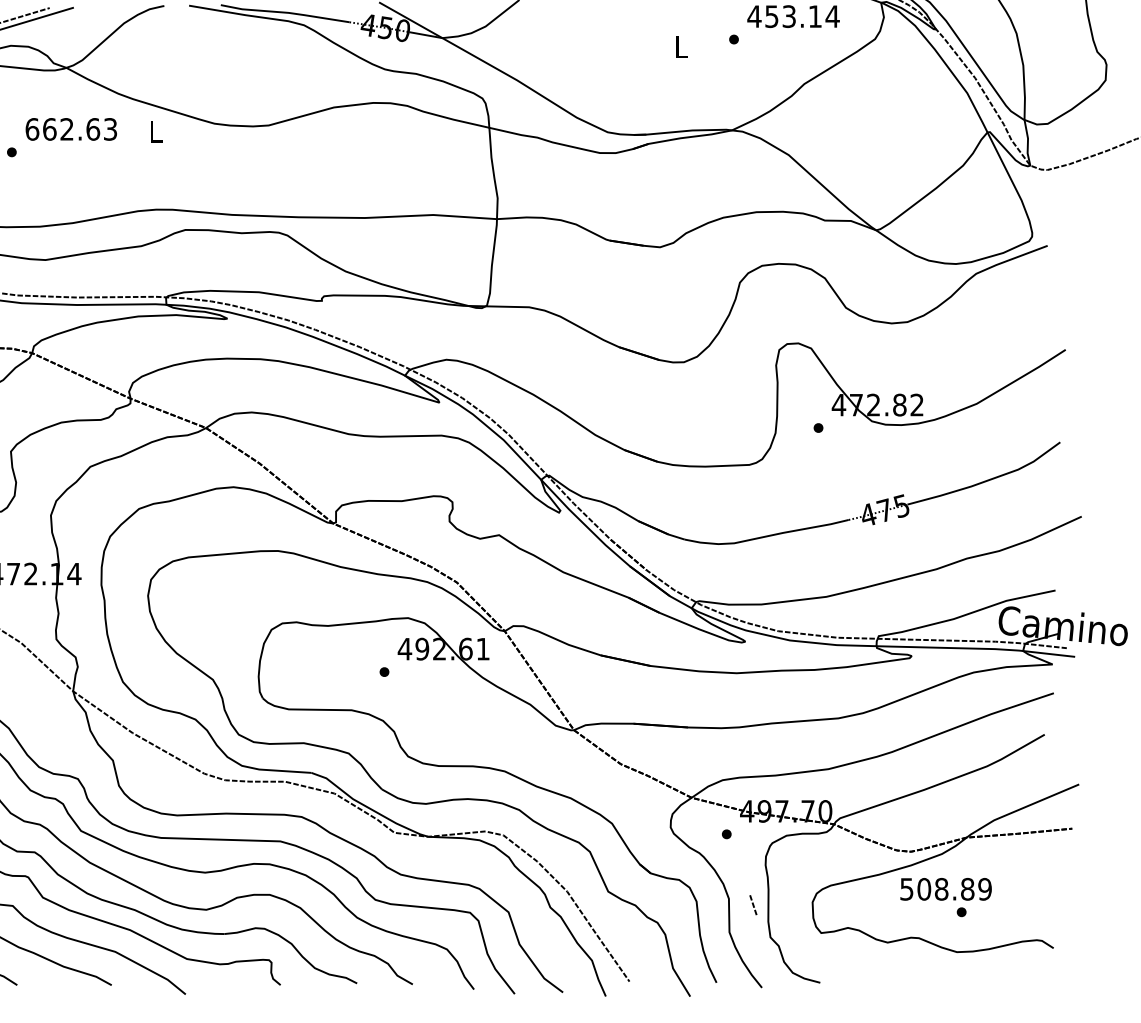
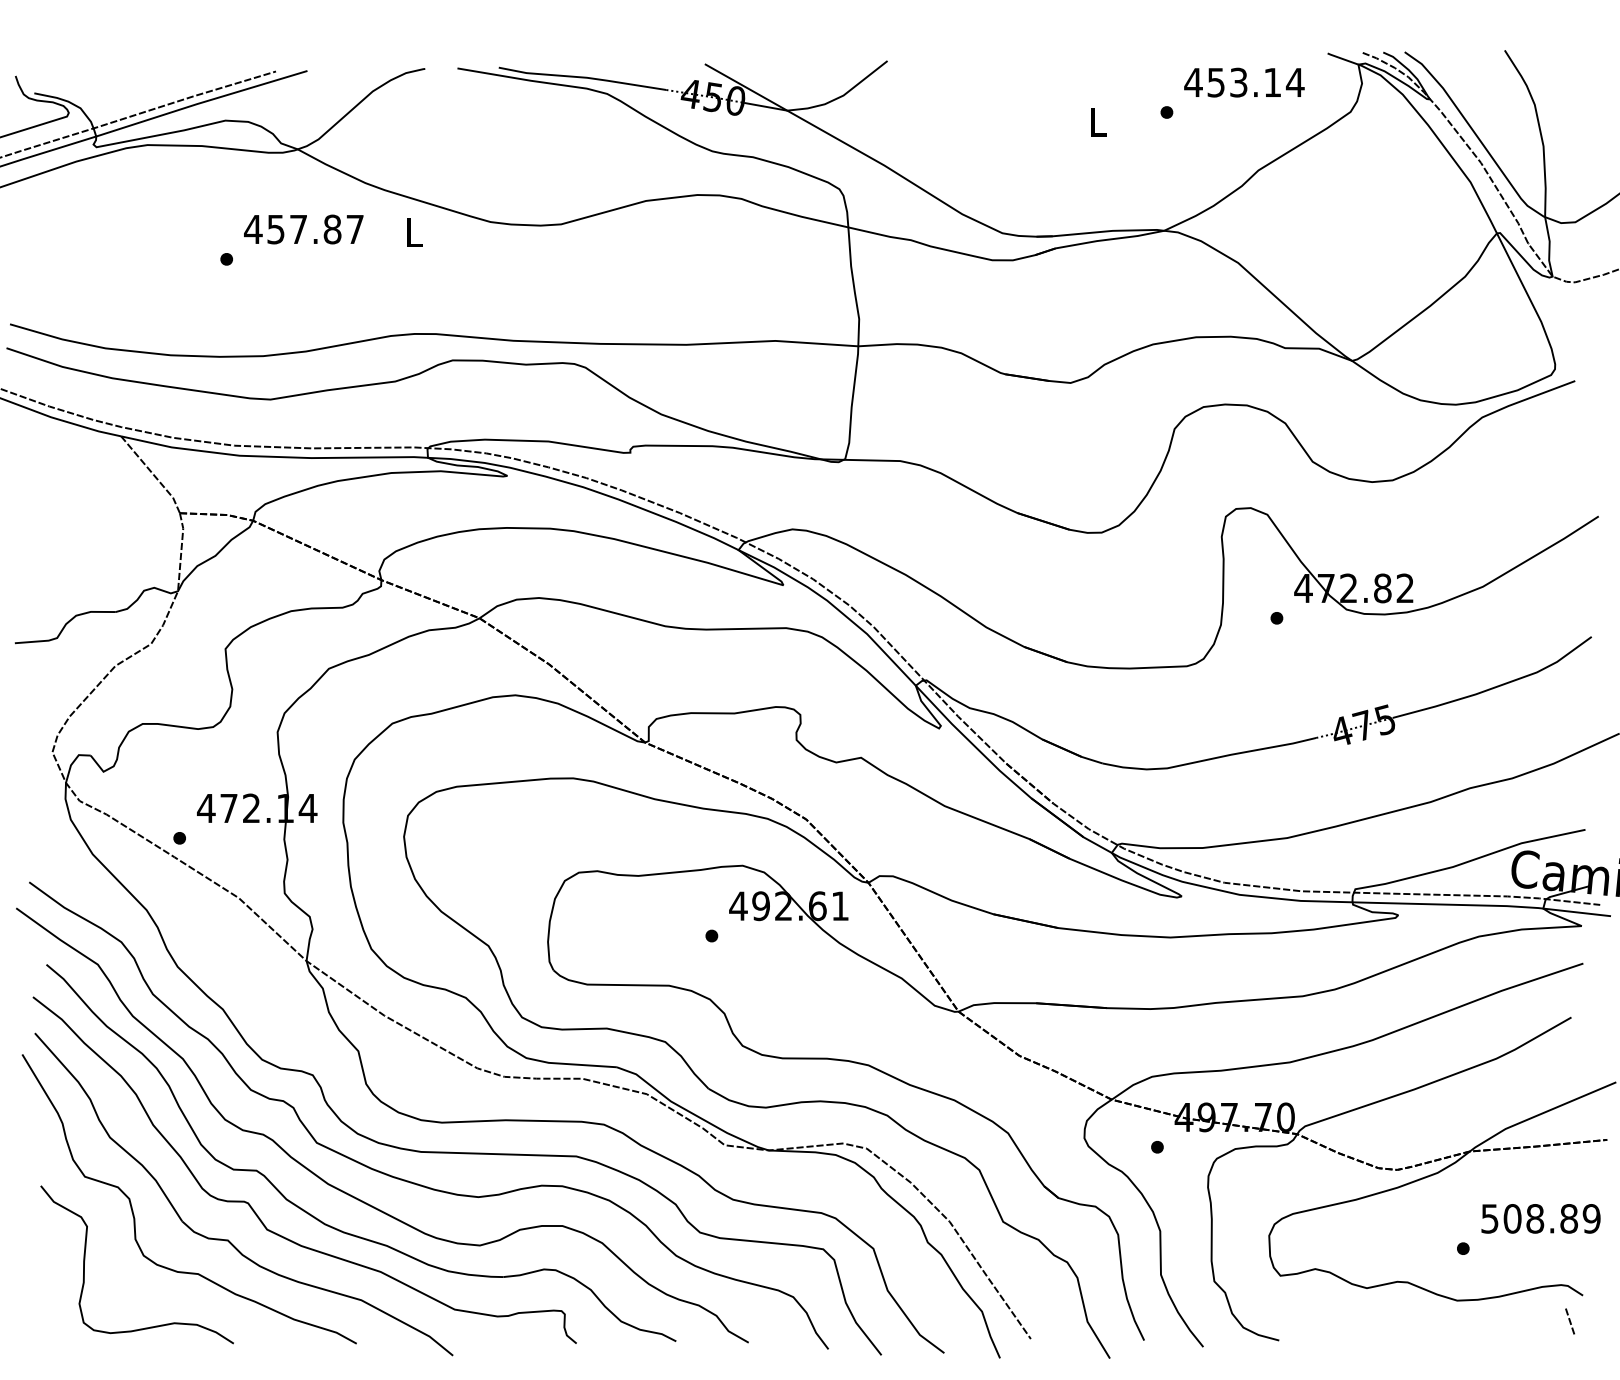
text: (70, 129) -> (303, 229), 662.63 -> 457.87
text: (945, 889) -> (1540, 1218), moved
line: (752, 905) -> (1569, 1321), moved

